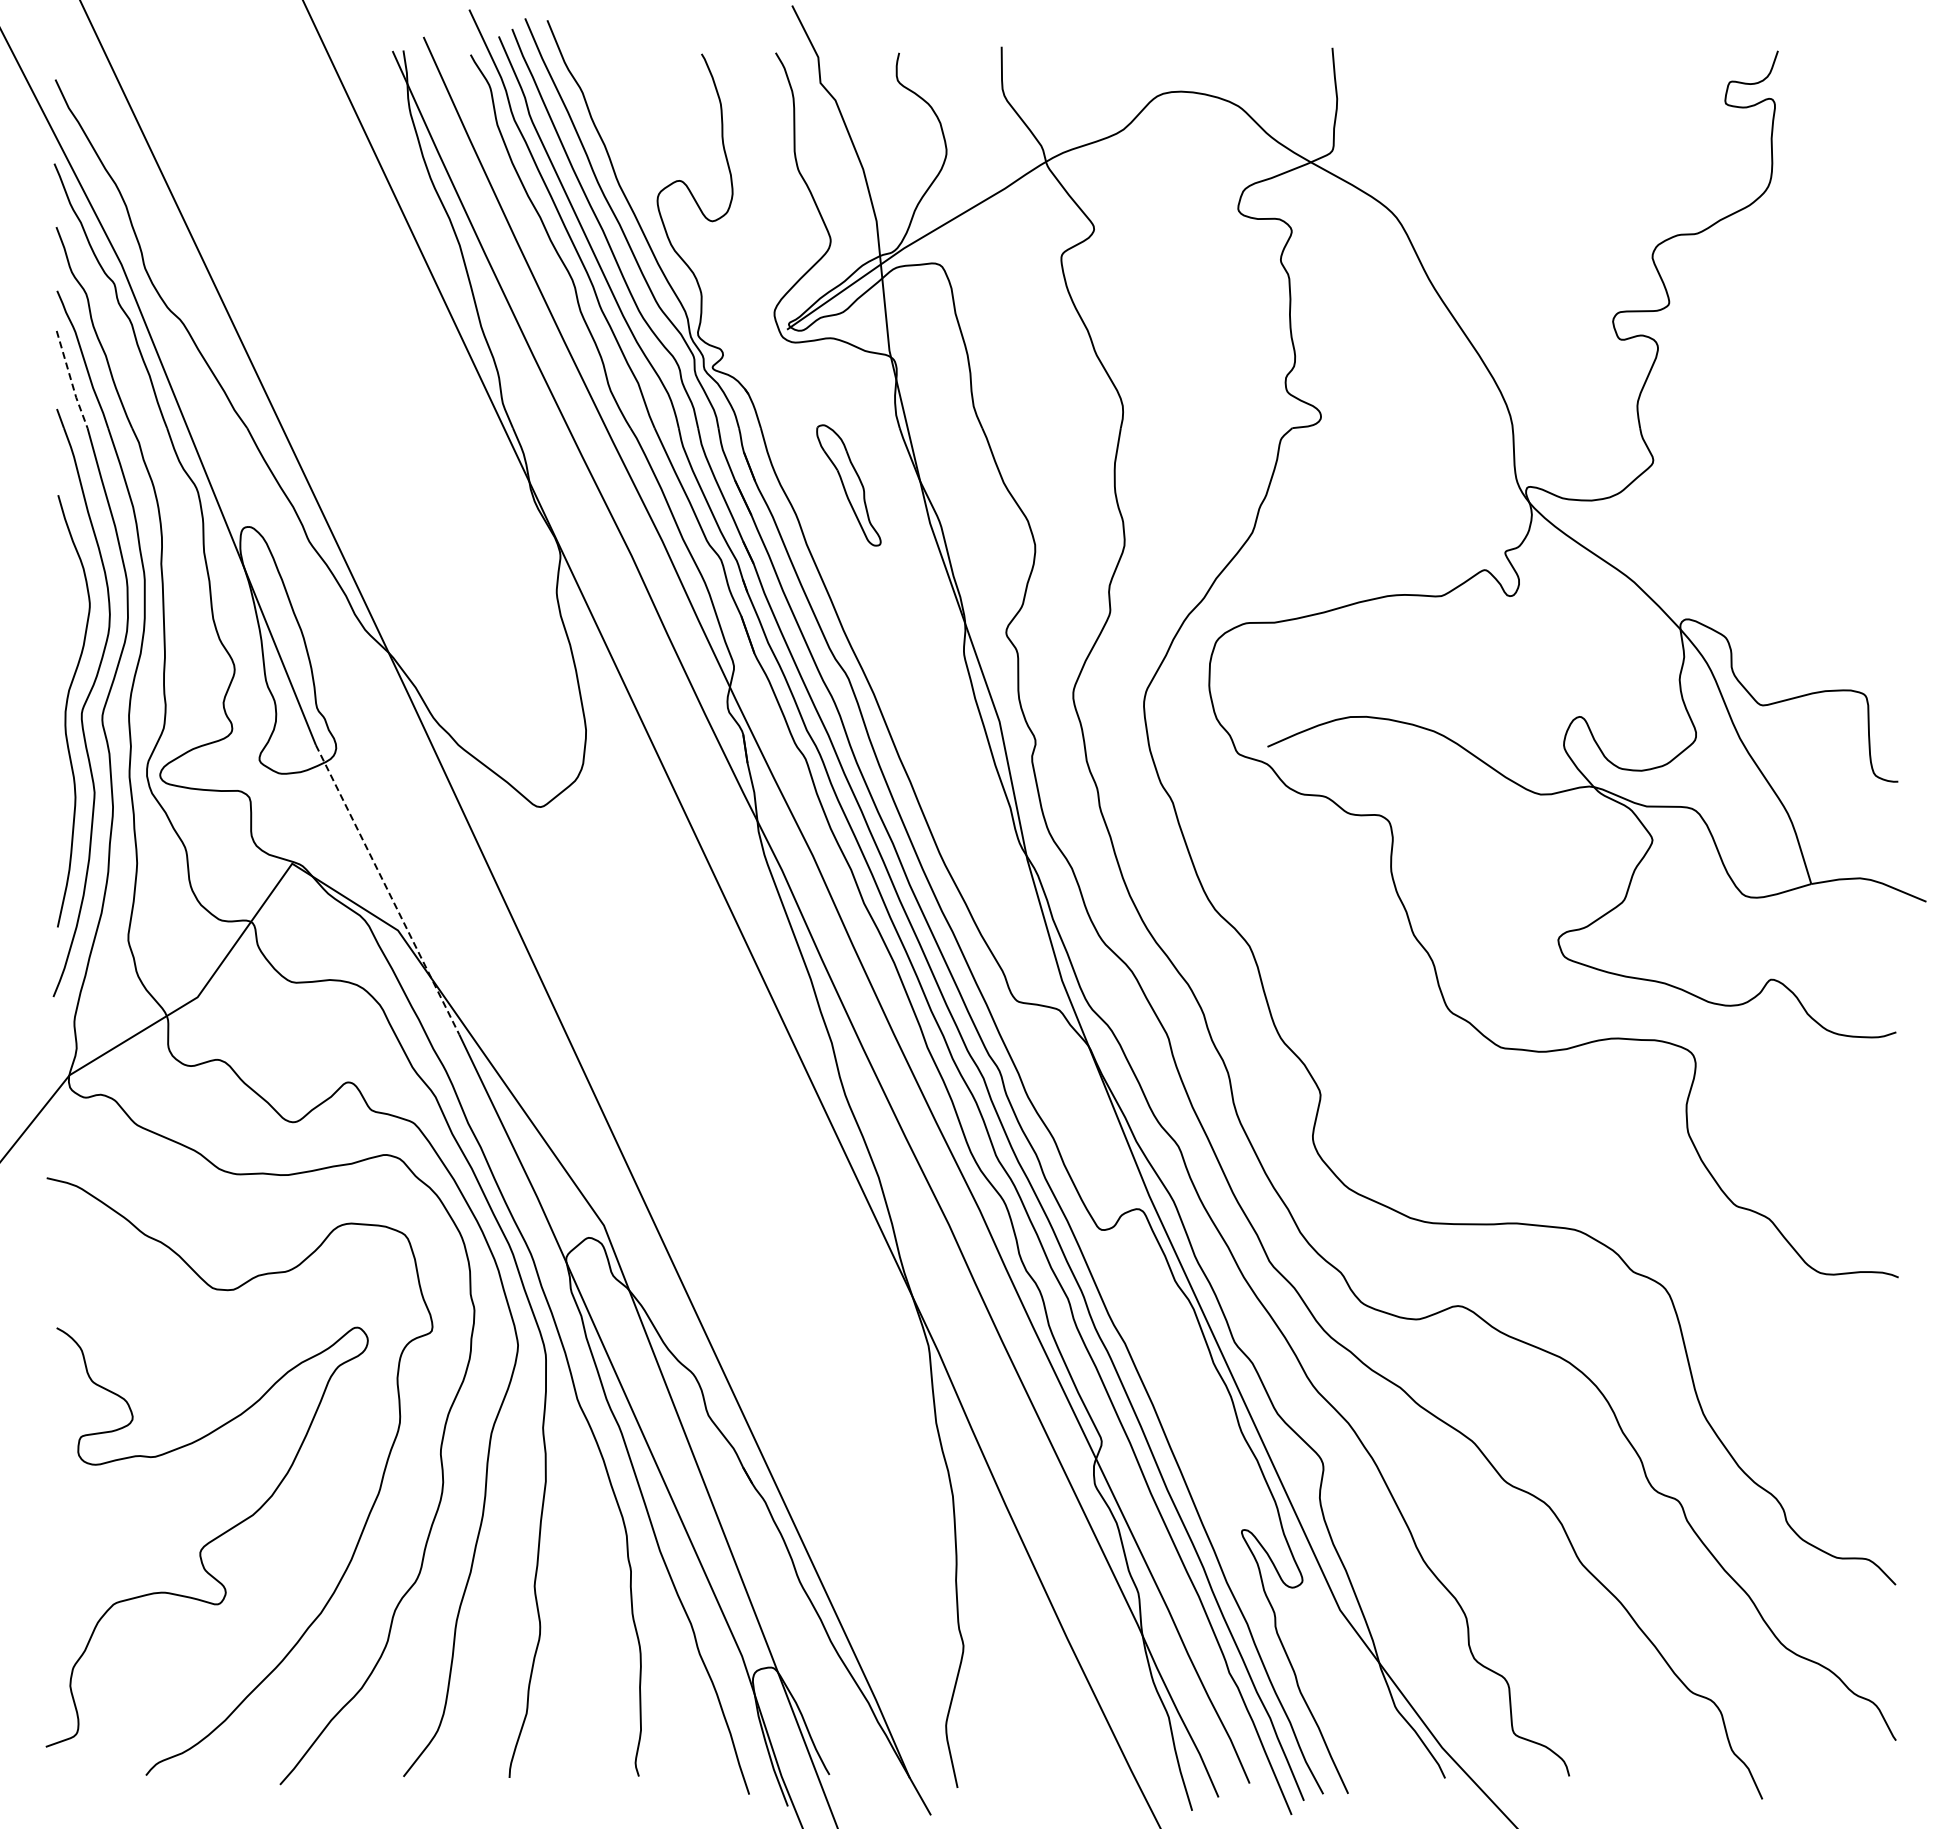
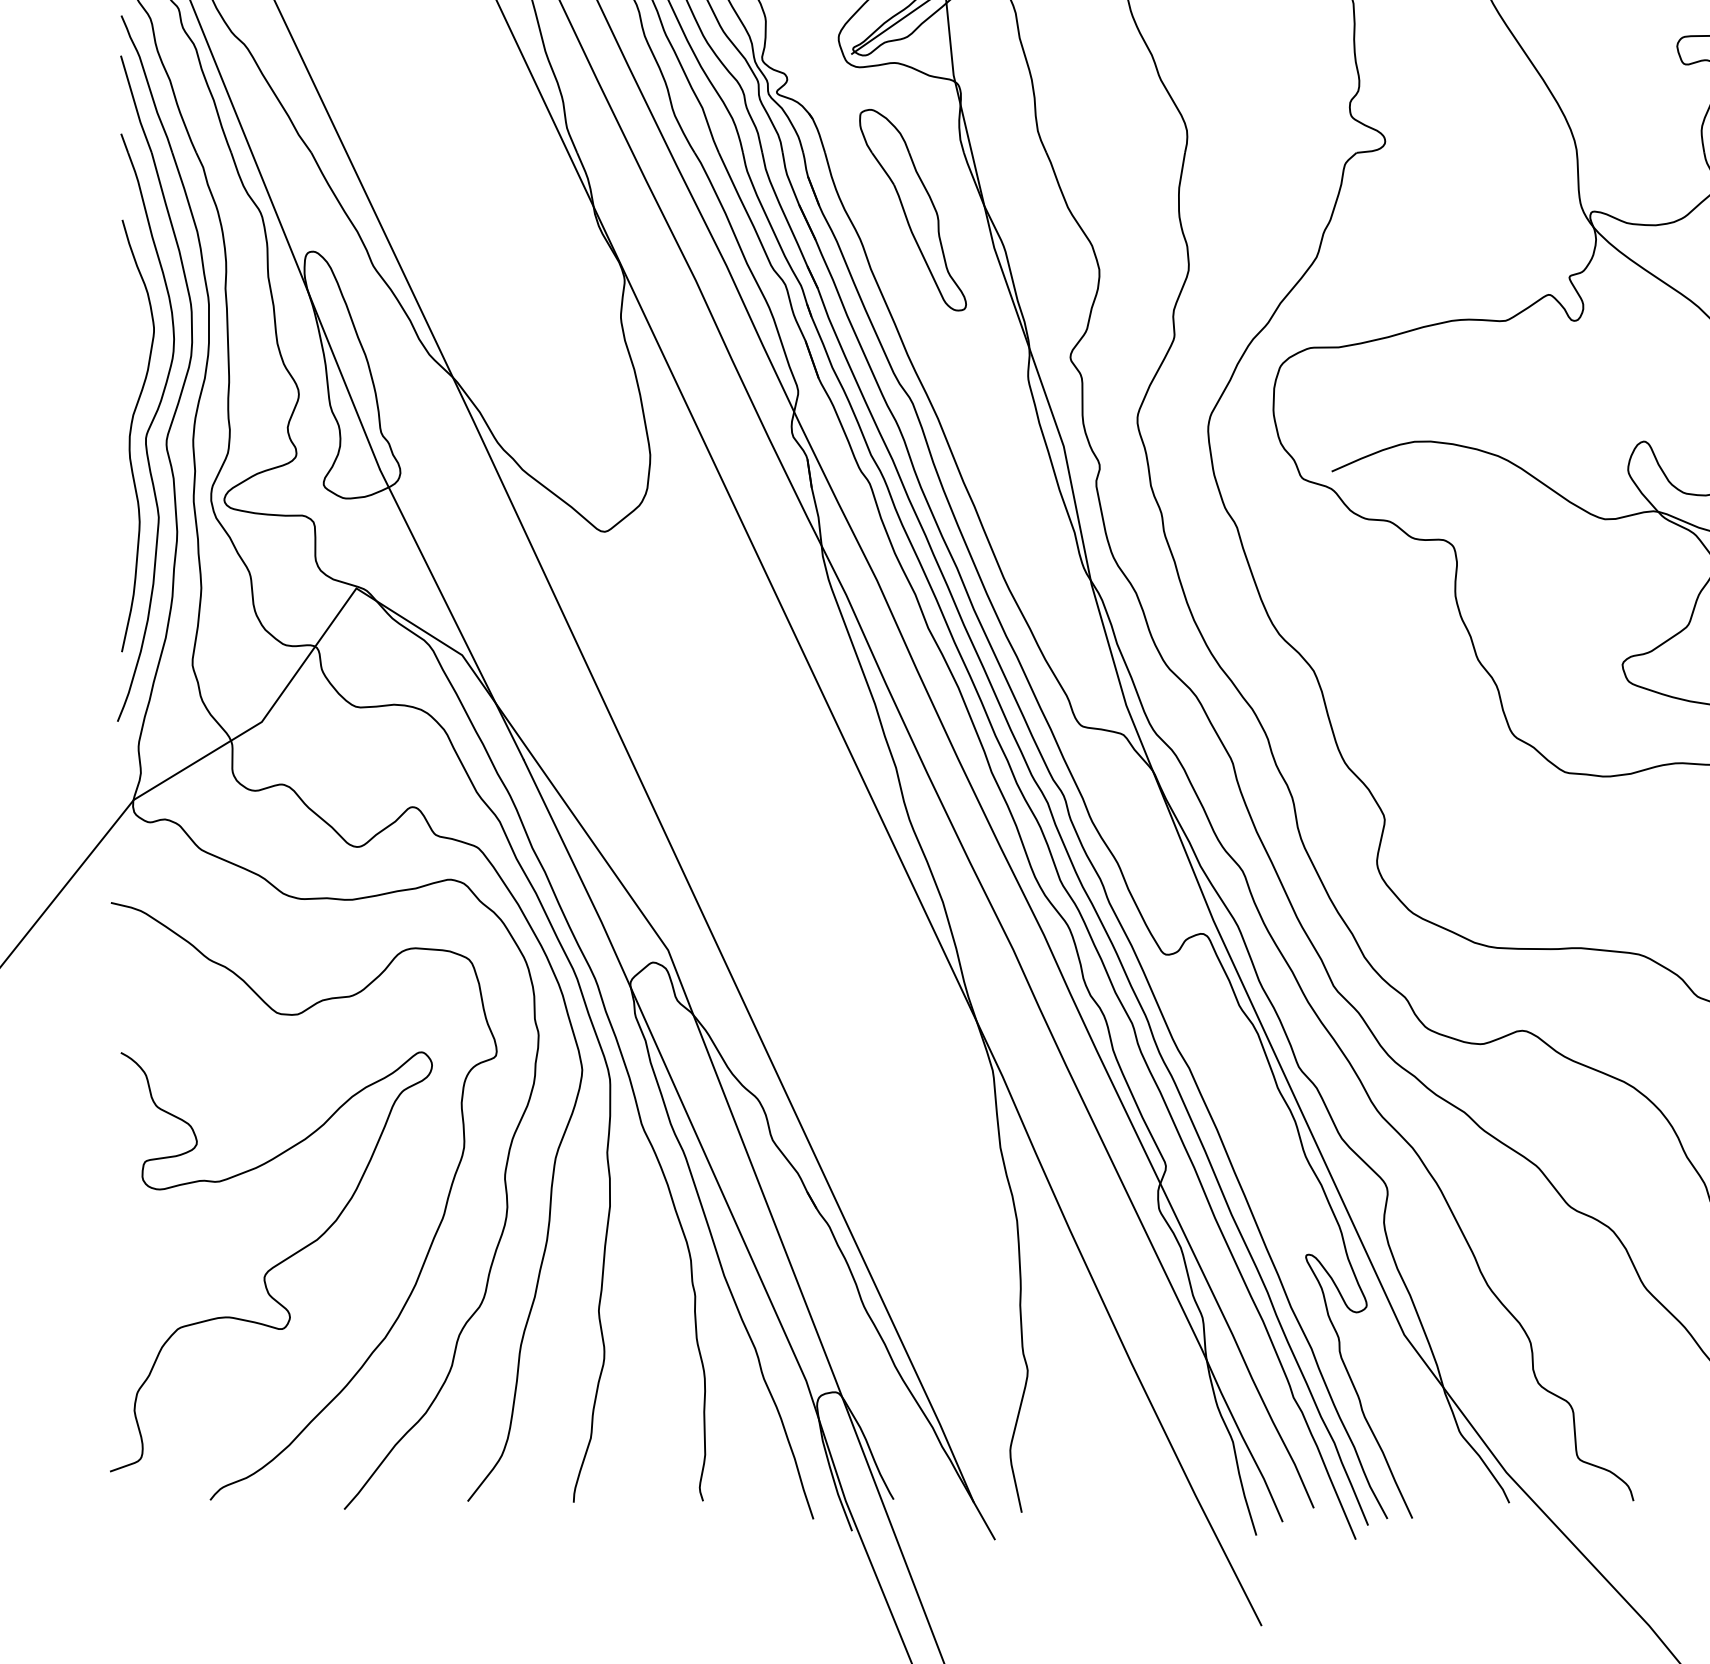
line: (71, 380) -> (135, 105), dashed -> solid
part: (848, 485) -> (912, 210), size x1.67
line: (387, 890) -> (451, 615), dashed -> solid

